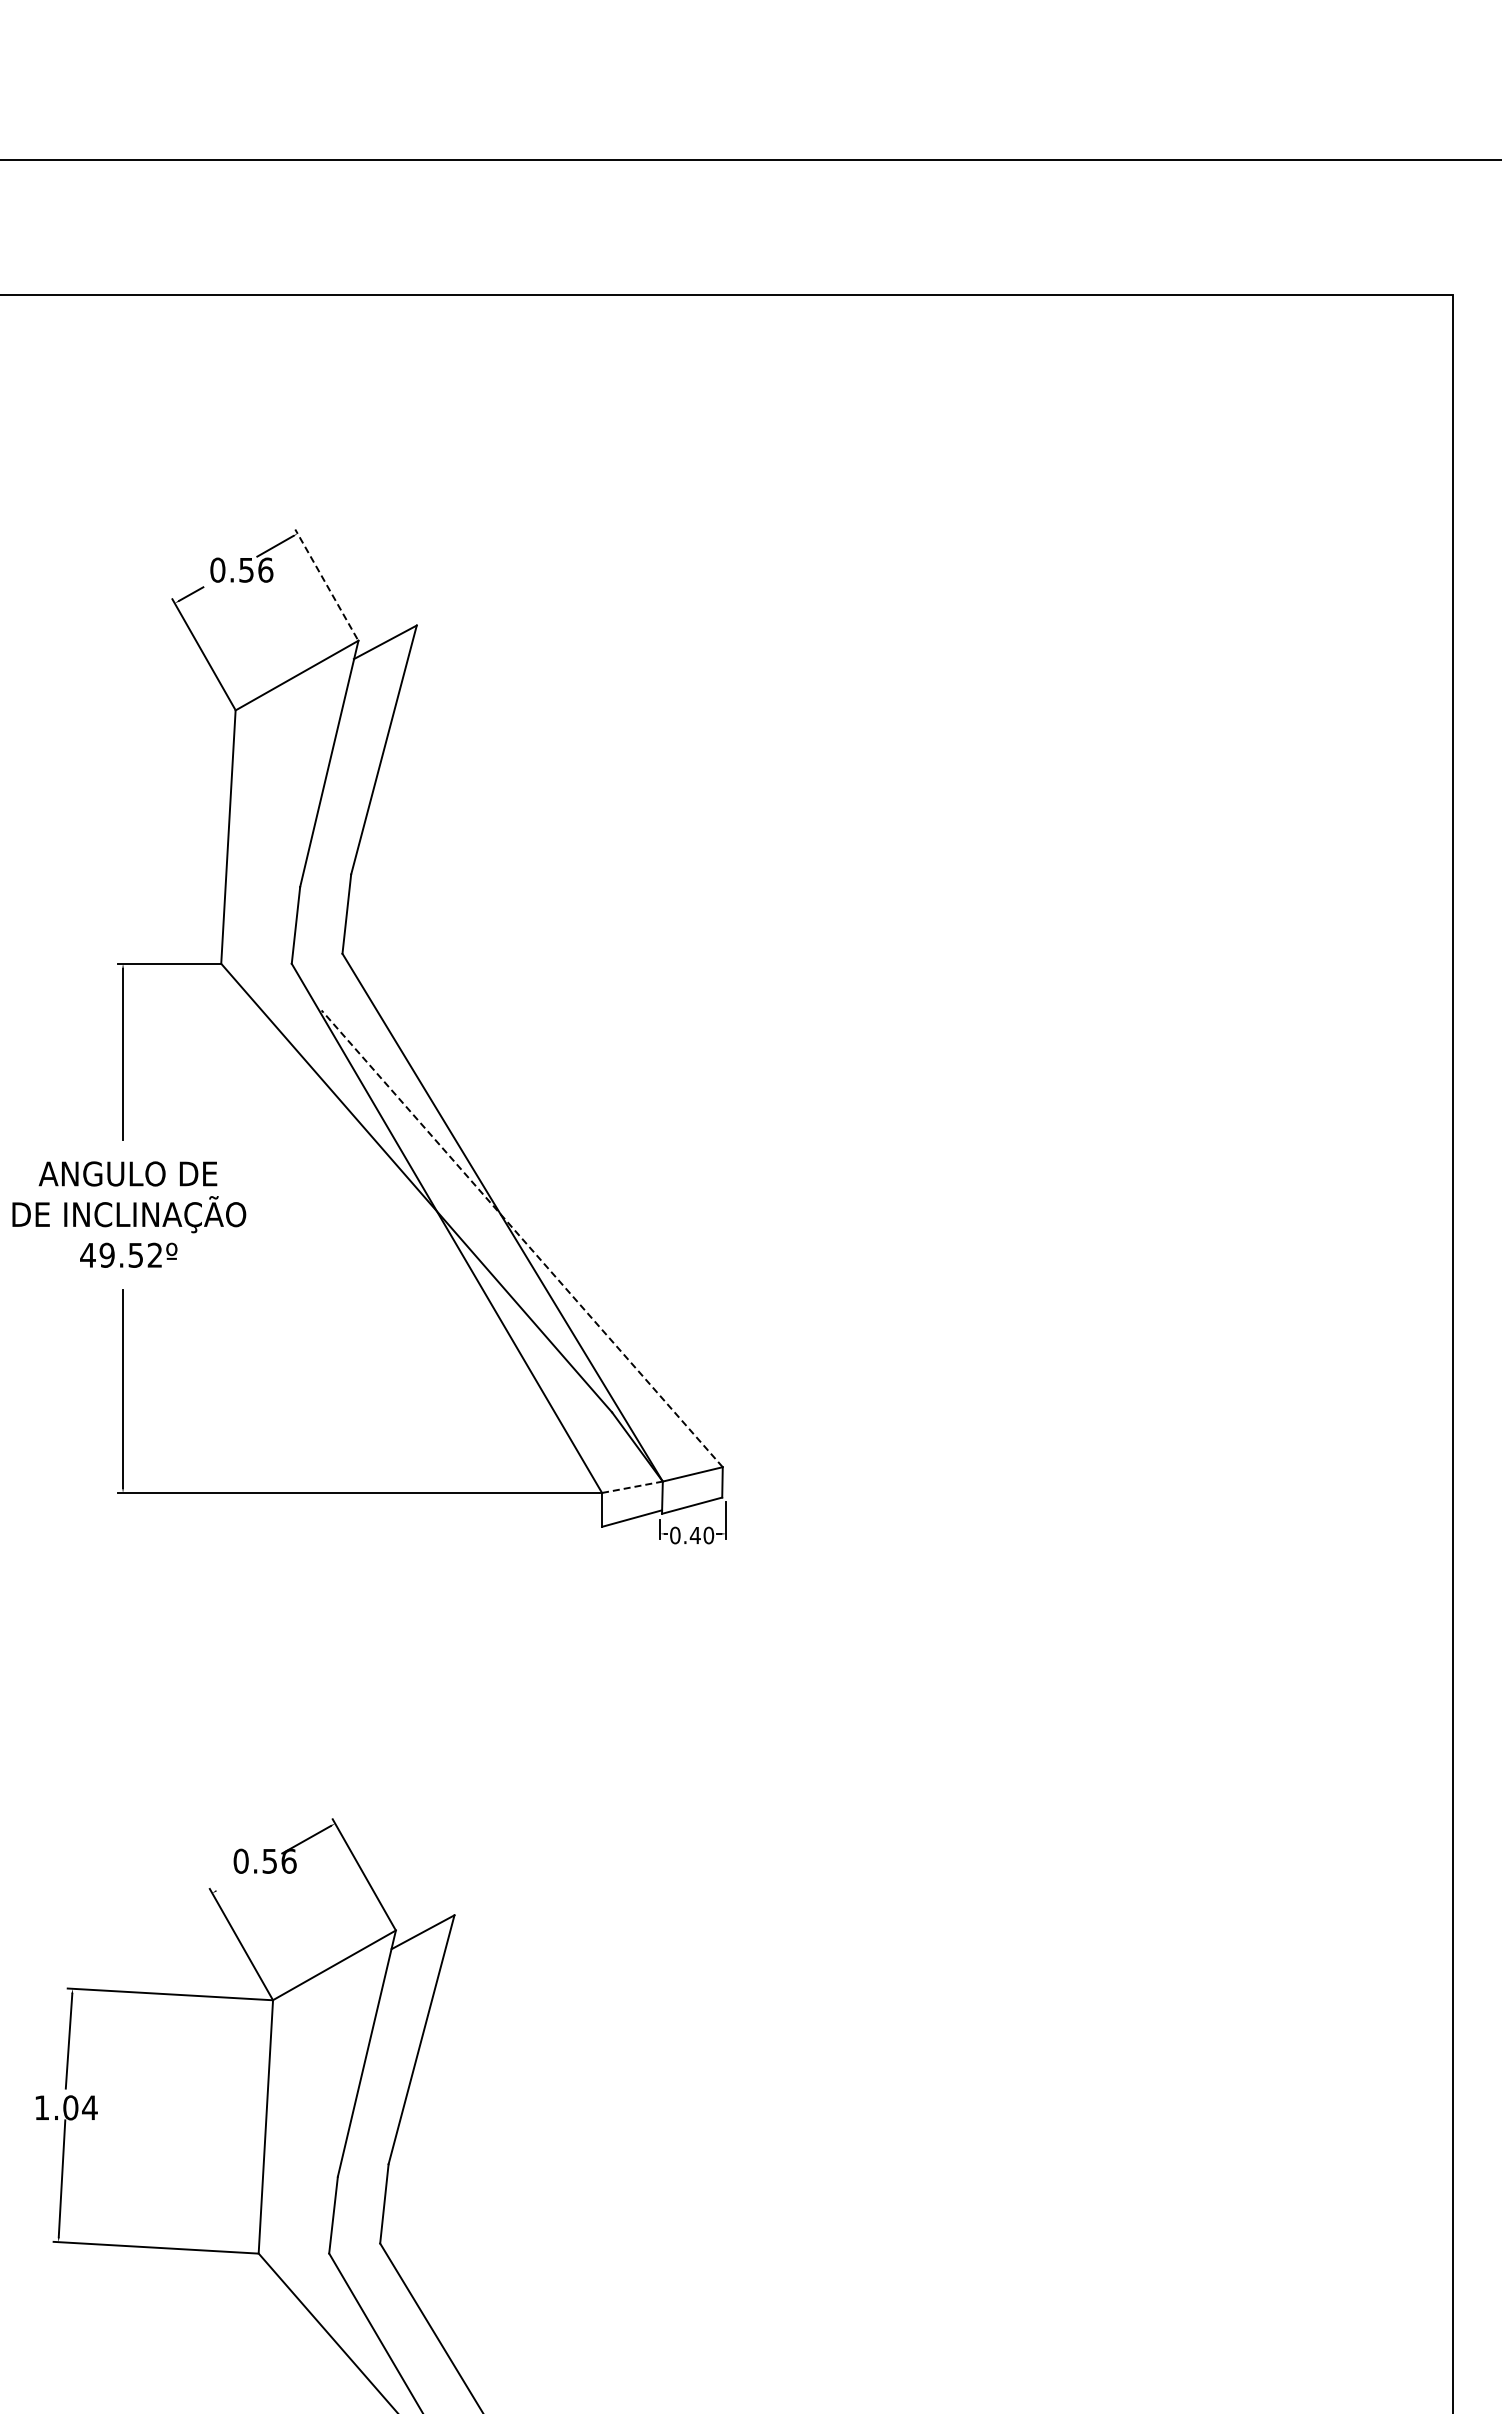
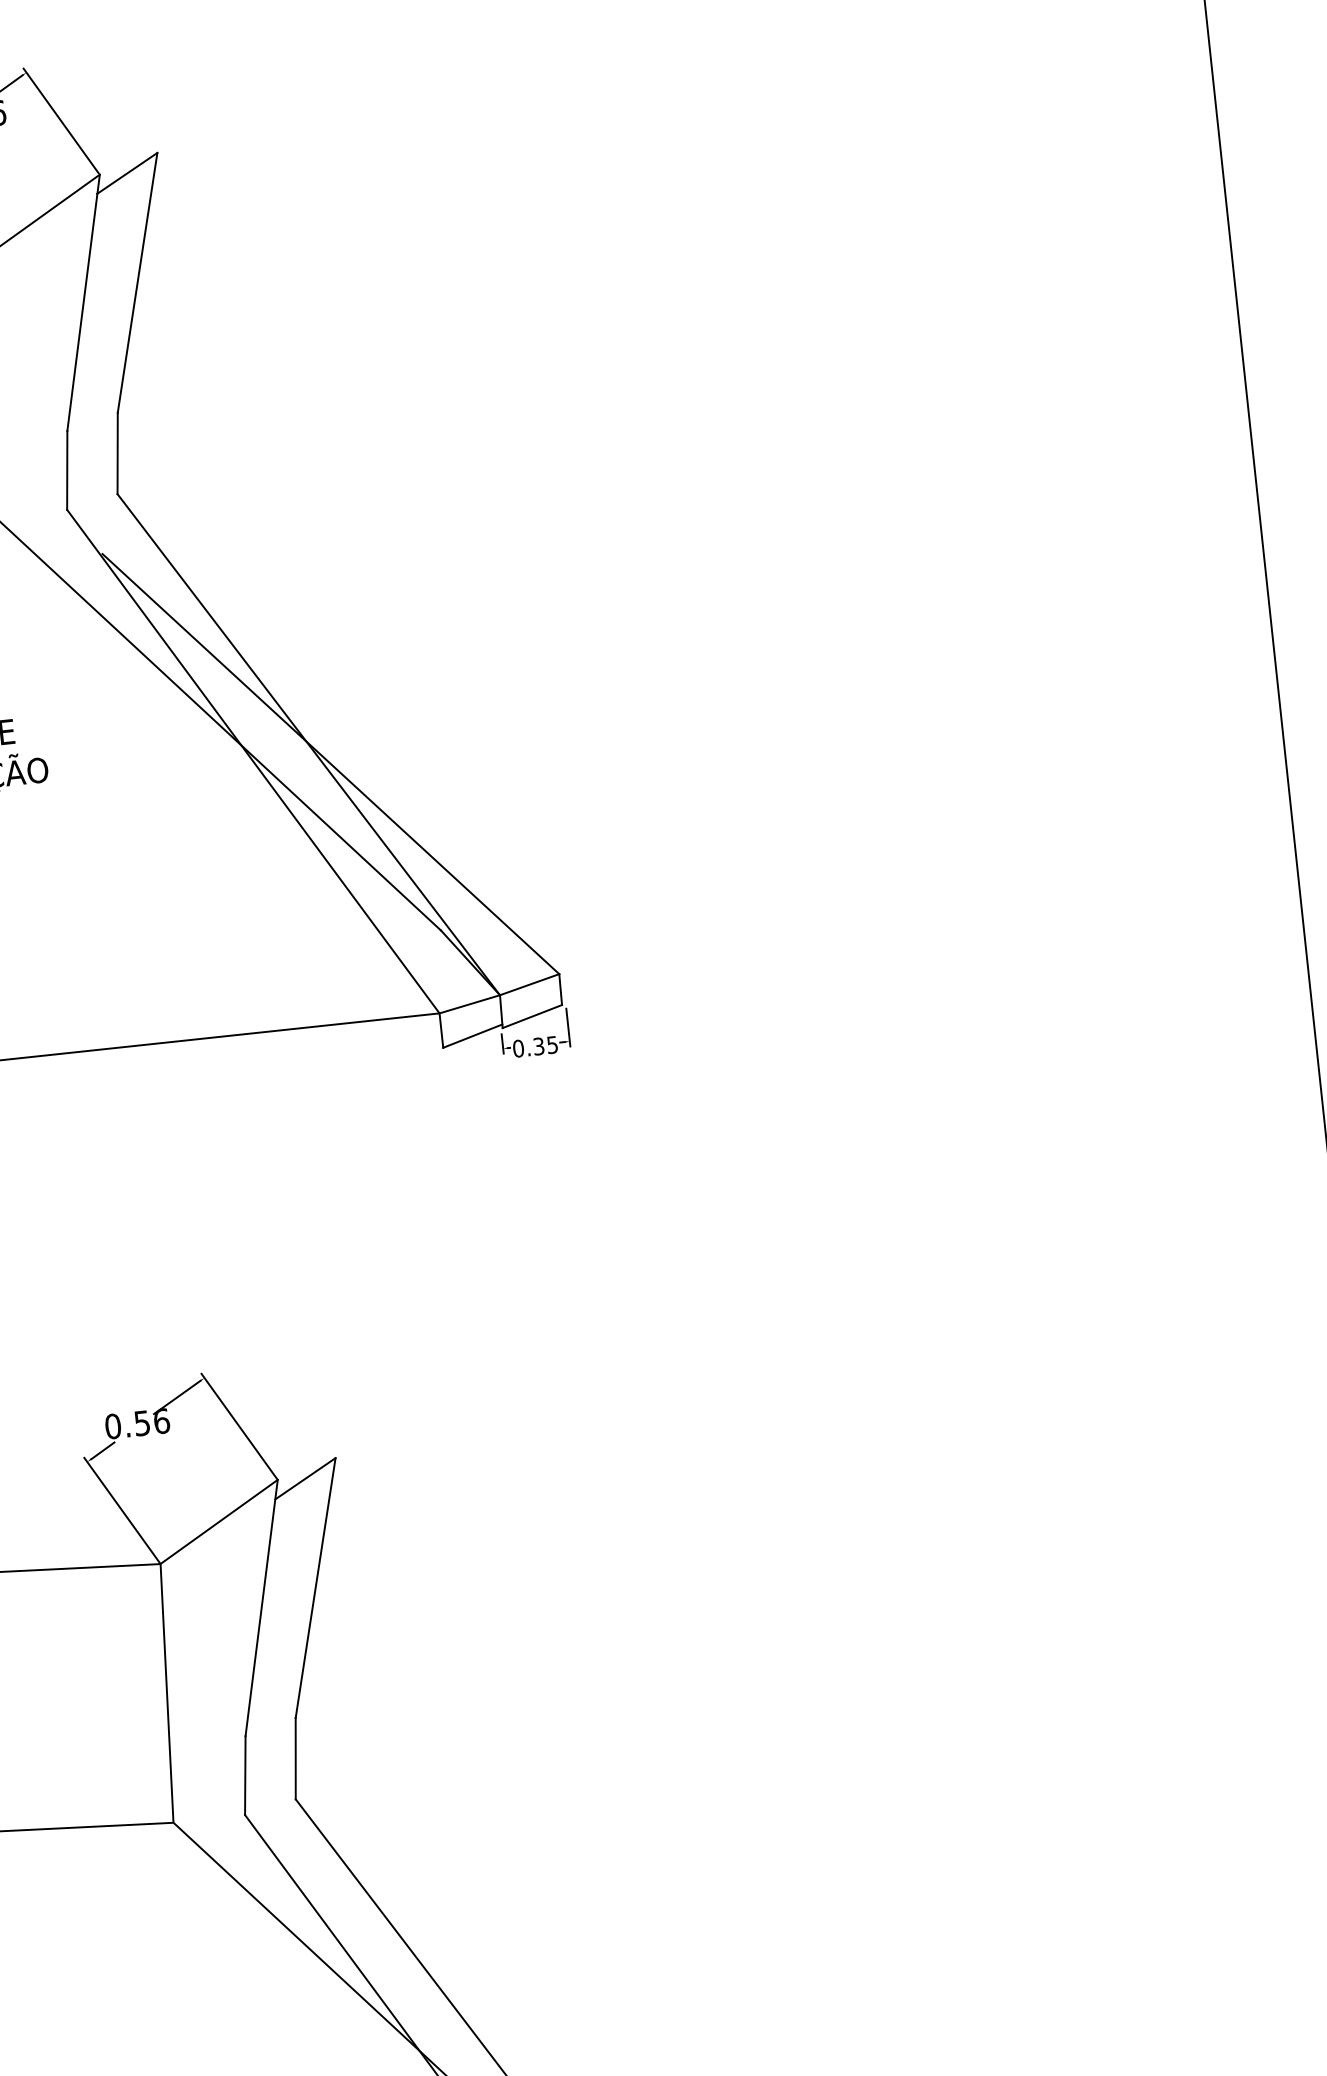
line: (326, 584) -> (61, 121), dashed -> solid
line: (522, 1238) -> (331, 763), dashed -> solid
line: (632, 1487) -> (469, 1004), dashed -> solid
text: (701, 1535) -> (545, 1045), 0.40 -> 0.35
line: (228, 1883) -> (102, 1450), added

